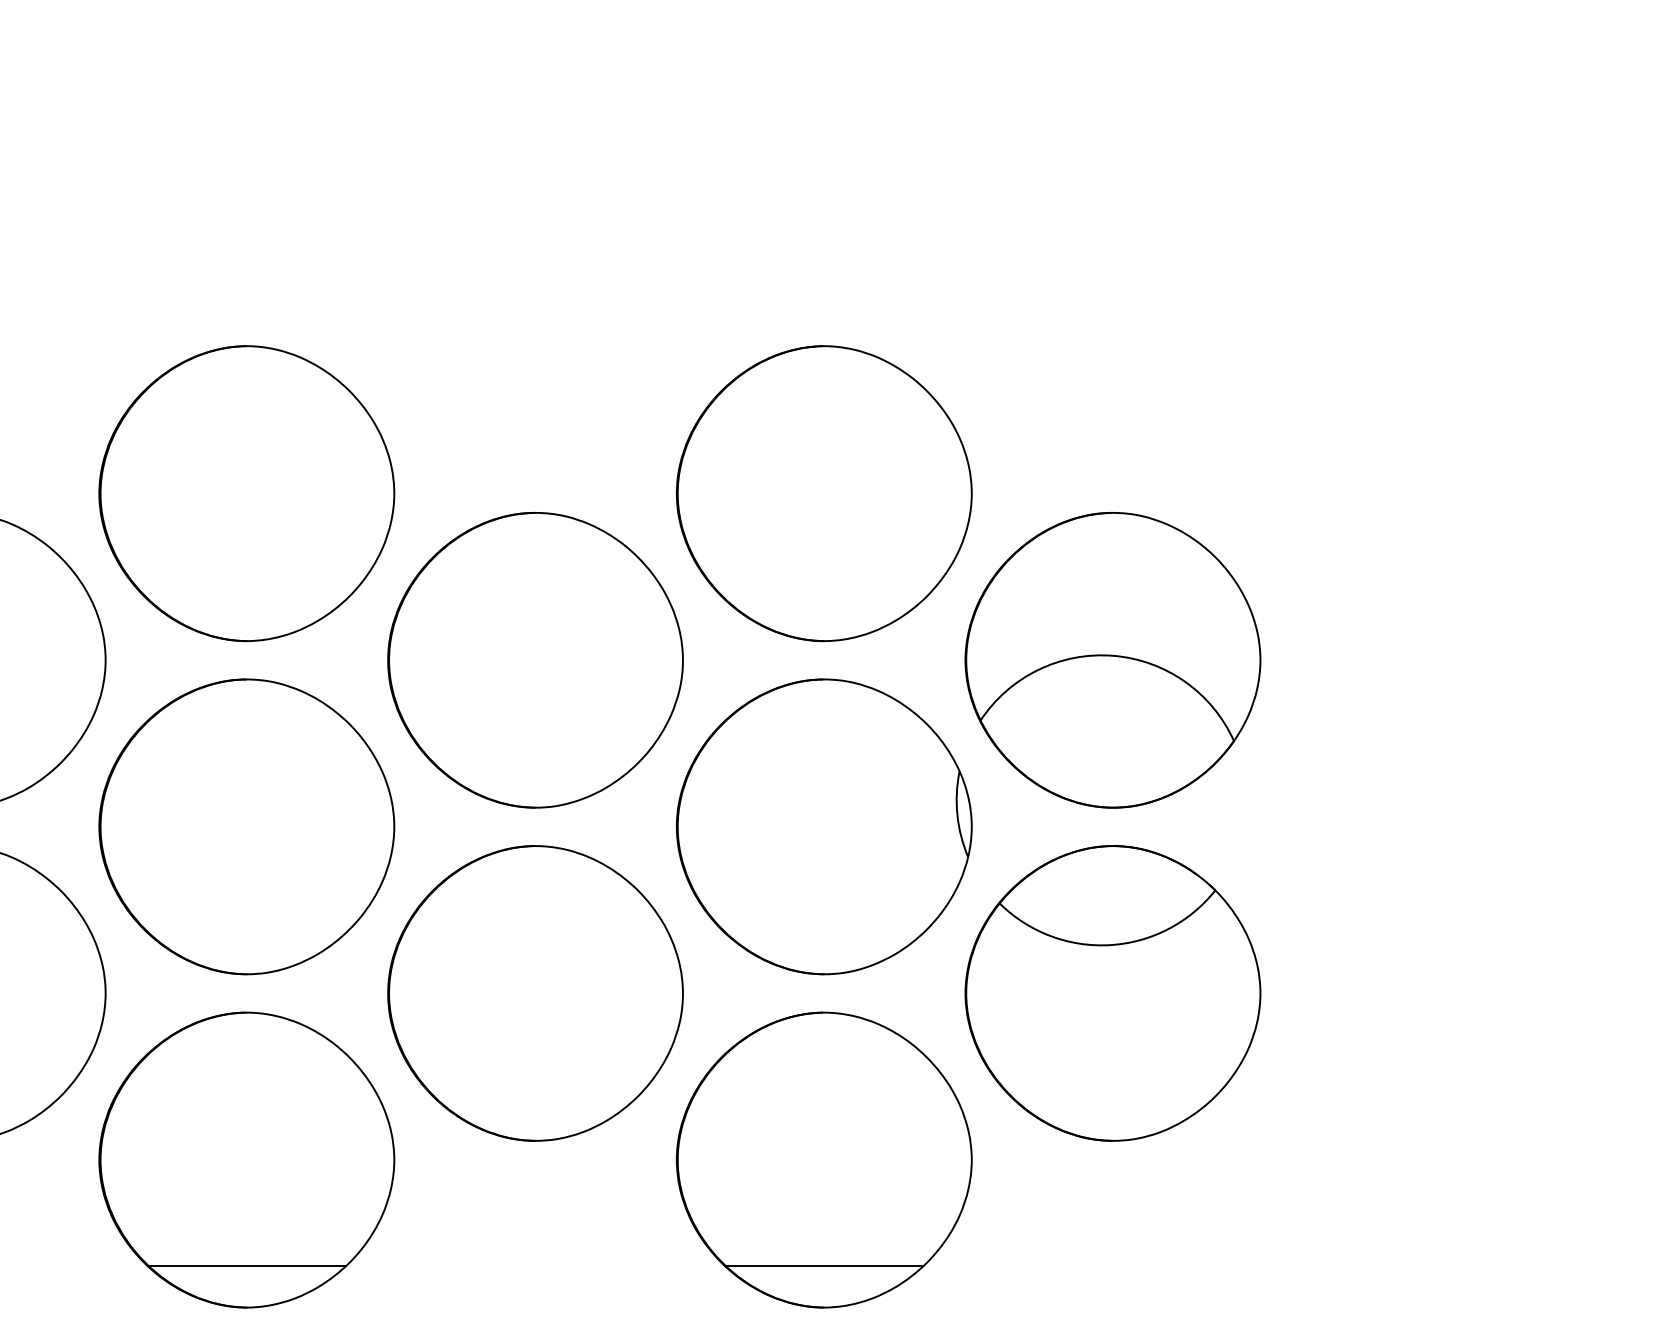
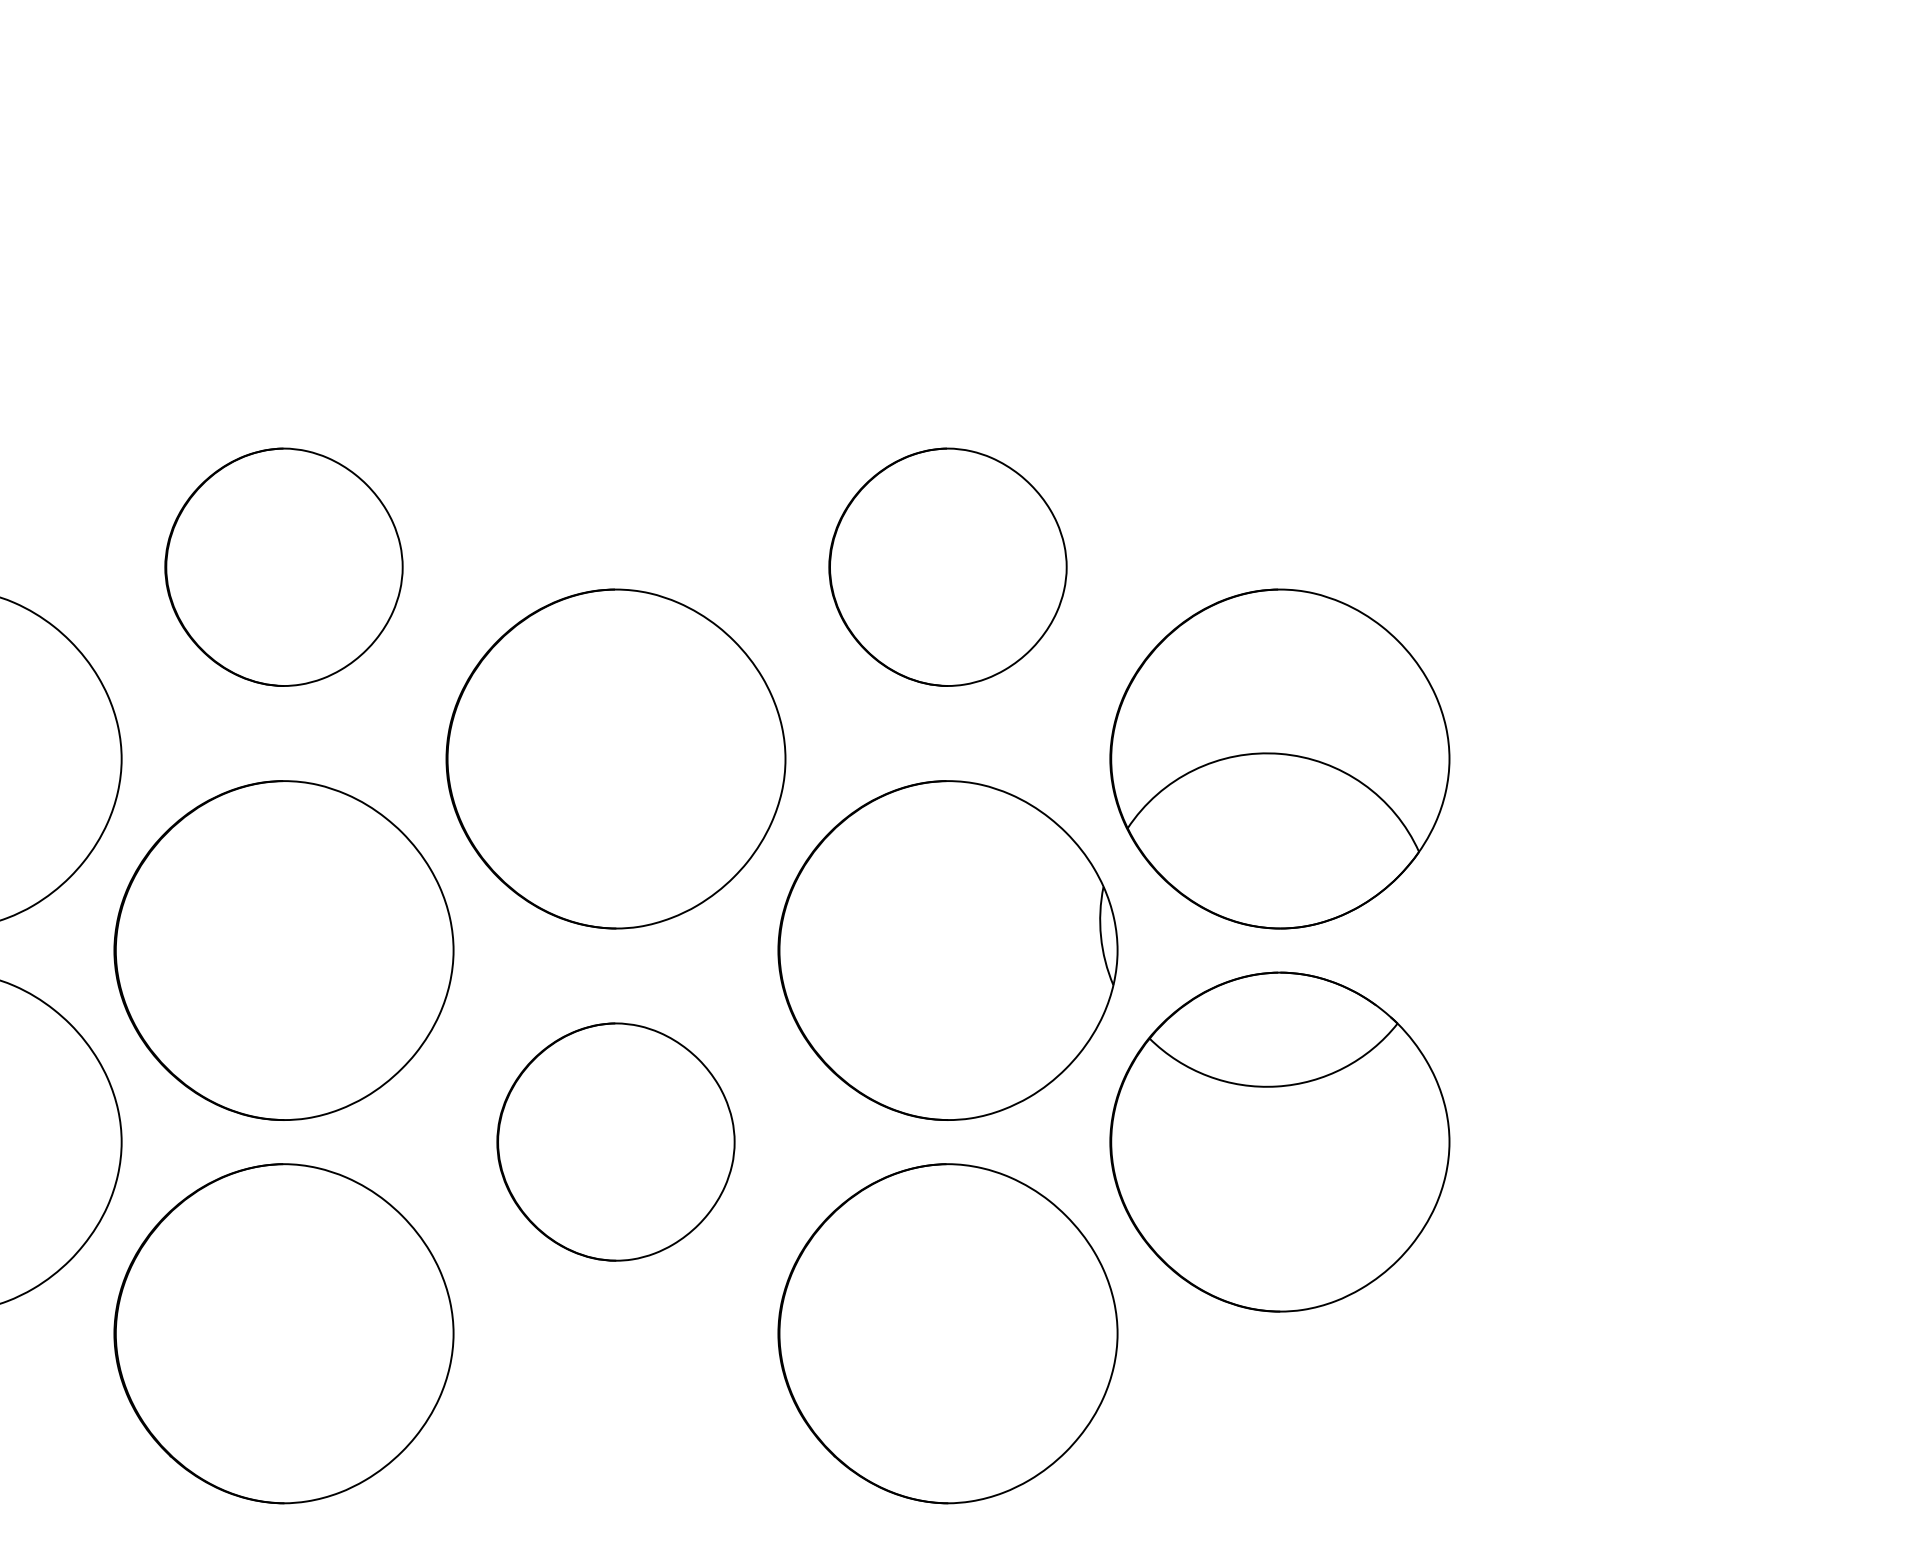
part: (246, 492) -> (283, 566), size x0.7
part: (823, 492) -> (947, 566), size x0.7
part: (535, 992) -> (615, 1141), size x0.7
line: (247, 1266) -> (284, 1455), removed
line: (823, 1266) -> (947, 1455), removed

